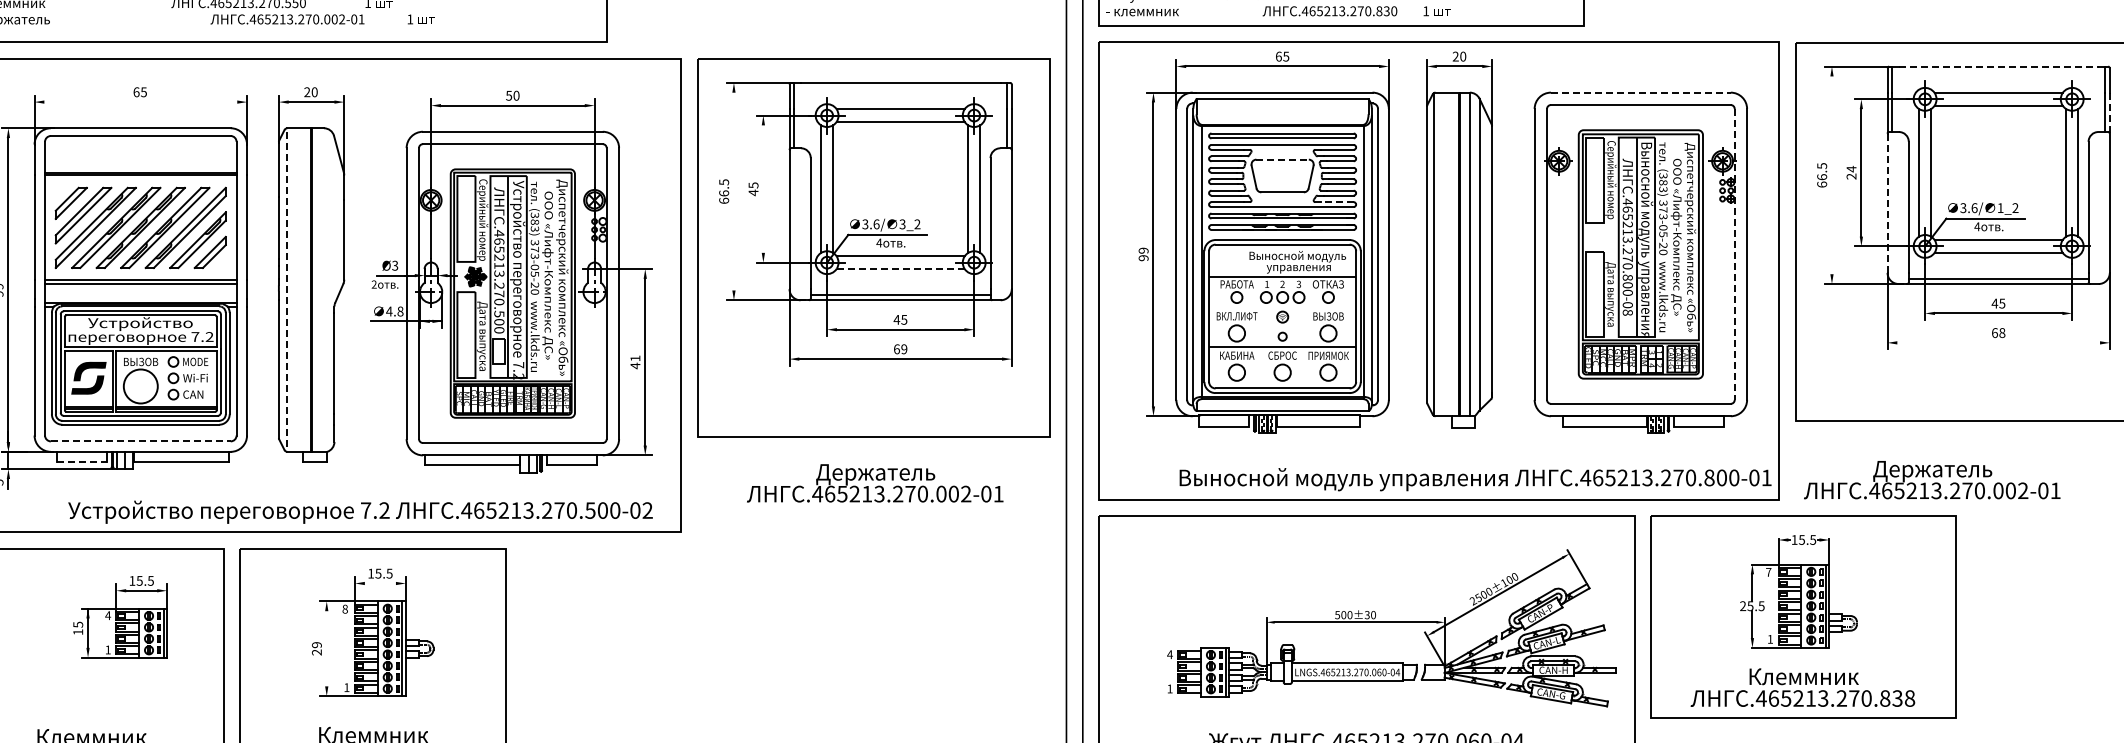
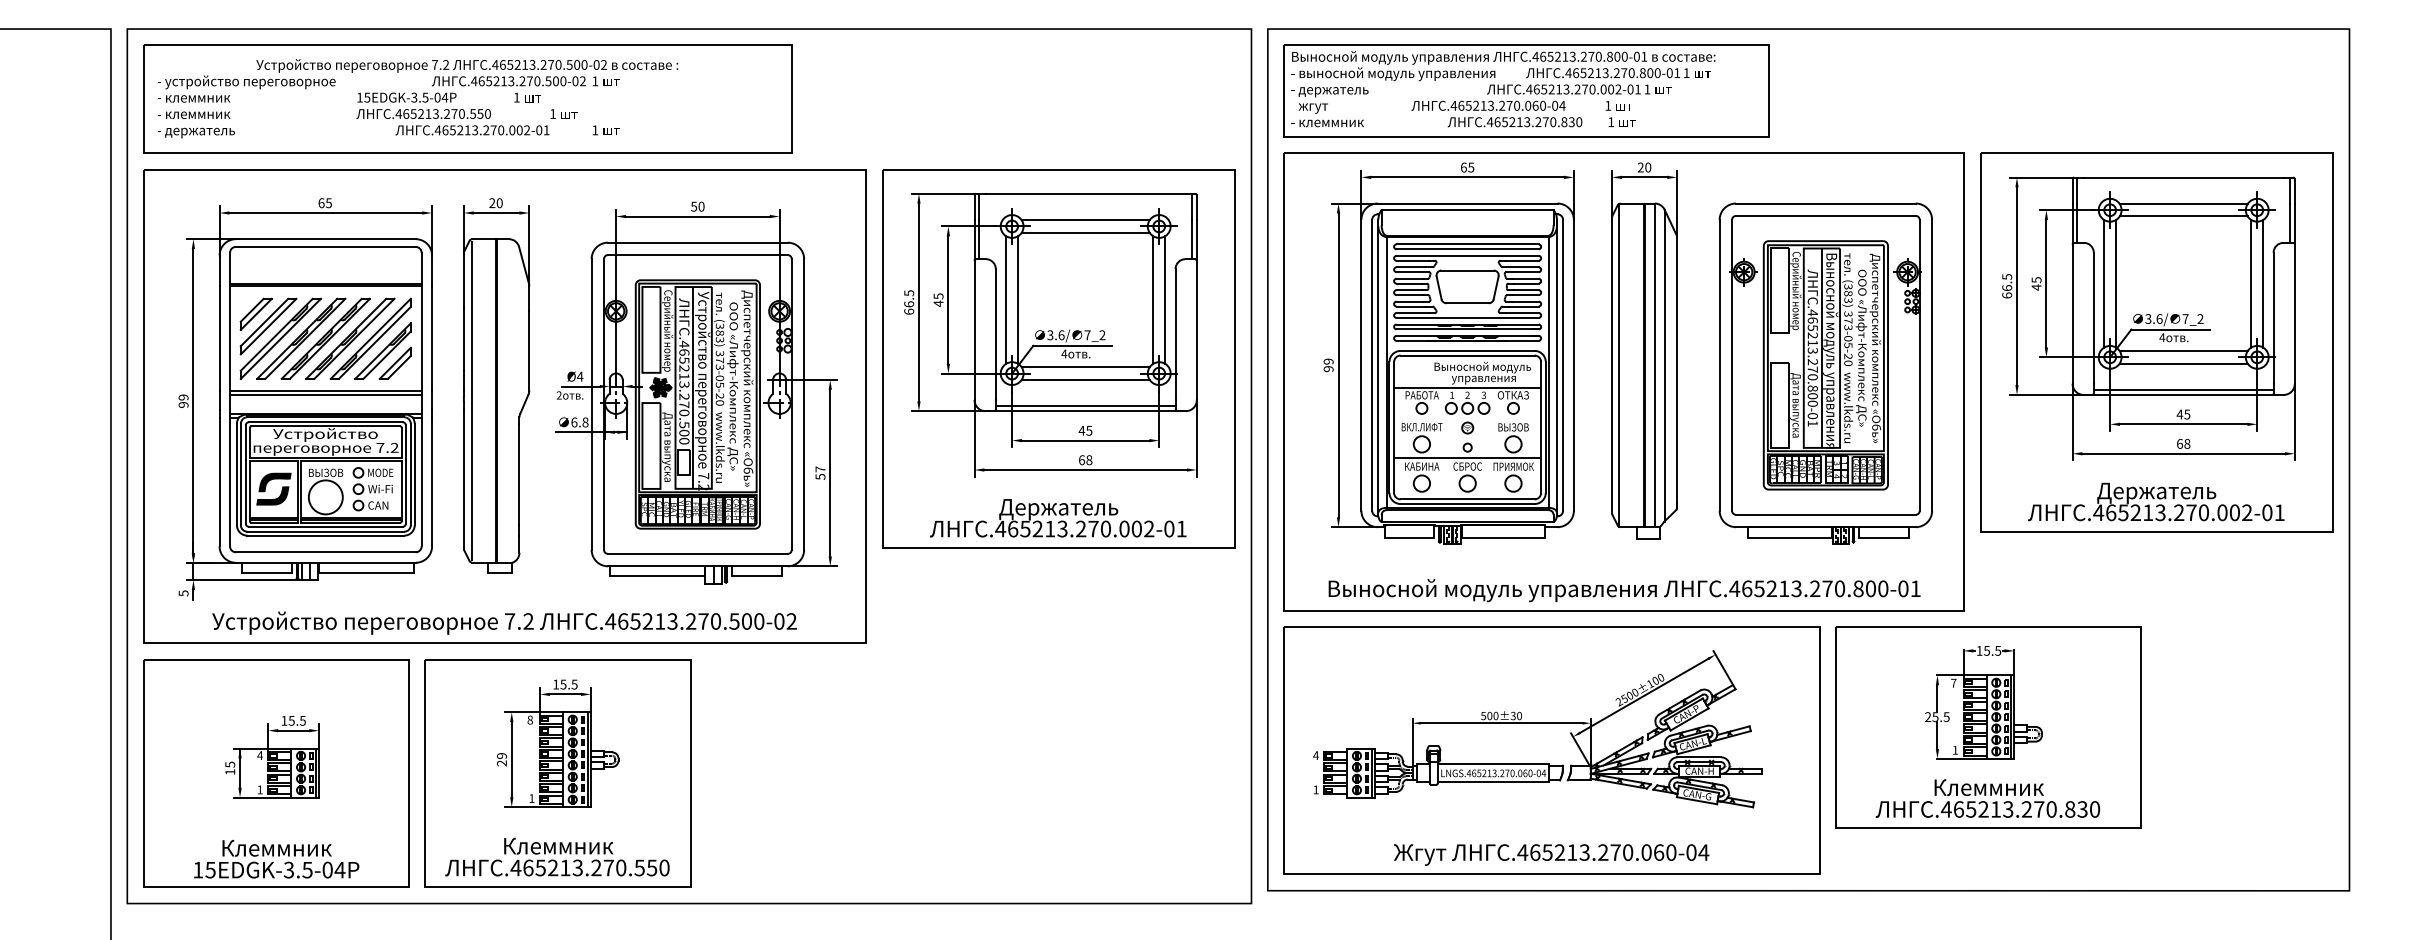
line: (1999, 66) -> (2184, 177), dashed -> solid
line: (1640, 92) -> (1825, 203), dashed -> solid
line: (140, 102) -> (325, 213), added
line: (2109, 113) -> (2294, 224), dashed -> solid
line: (1283, 159) -> (1468, 270), dashed -> solid
text: (1851, 172) -> (2036, 283), 24 -> 45
line: (1831, 175) -> (2016, 286), added
line: (763, 188) -> (948, 299), added
line: (733, 191) -> (918, 302), added
line: (1336, 202) -> (1521, 313), dashed -> solid
line: (1887, 203) -> (2072, 314), dashed -> solid
text: (2000, 207) -> (2185, 318), 1_2 -> 7_2
text: (902, 224) -> (1087, 335), 3_2 -> 7_2
line: (1734, 254) -> (1919, 365), dashed -> solid
text: (394, 265) -> (579, 376), Ø3 -> Ø4
line: (900, 268) -> (1085, 379), dashed -> solid
line: (287, 289) -> (472, 400), dashed -> solid
text: (389, 311) -> (574, 422), 4.8 -> 6.8
text: (1627, 312) -> (1812, 423), .465213.270.800-08 -> .465213.270.800-01
line: (1998, 342) -> (2183, 453), added
text: (904, 349) -> (1089, 460), 69 -> 68
text: (635, 362) -> (820, 473), 41 -> 57
line: (140, 441) -> (325, 552), dashed -> solid
line: (81, 461) -> (266, 572), dashed -> solid
text: (1475, 479) -> (1624, 590), moved
text: (1932, 479) -> (2156, 501), moved
text: (875, 483) -> (1058, 518), moved
text: (360, 511) -> (504, 622), moved
line: (379, 583) -> (564, 694), added
part: (120, 617) -> (272, 757), moved
part: (1391, 628) -> (1537, 729), moved
line: (326, 648) -> (511, 759), added
text: (1910, 698) -> (2095, 809), .465213.270.838 -> .465213.270.830

